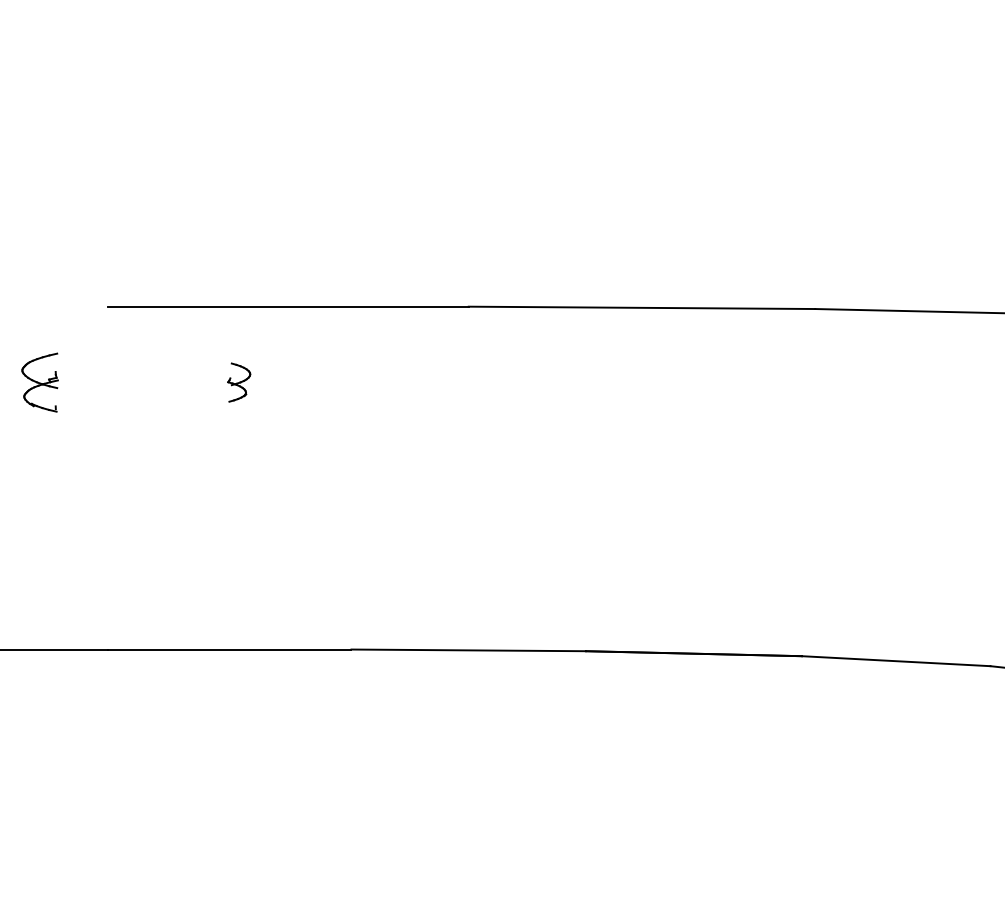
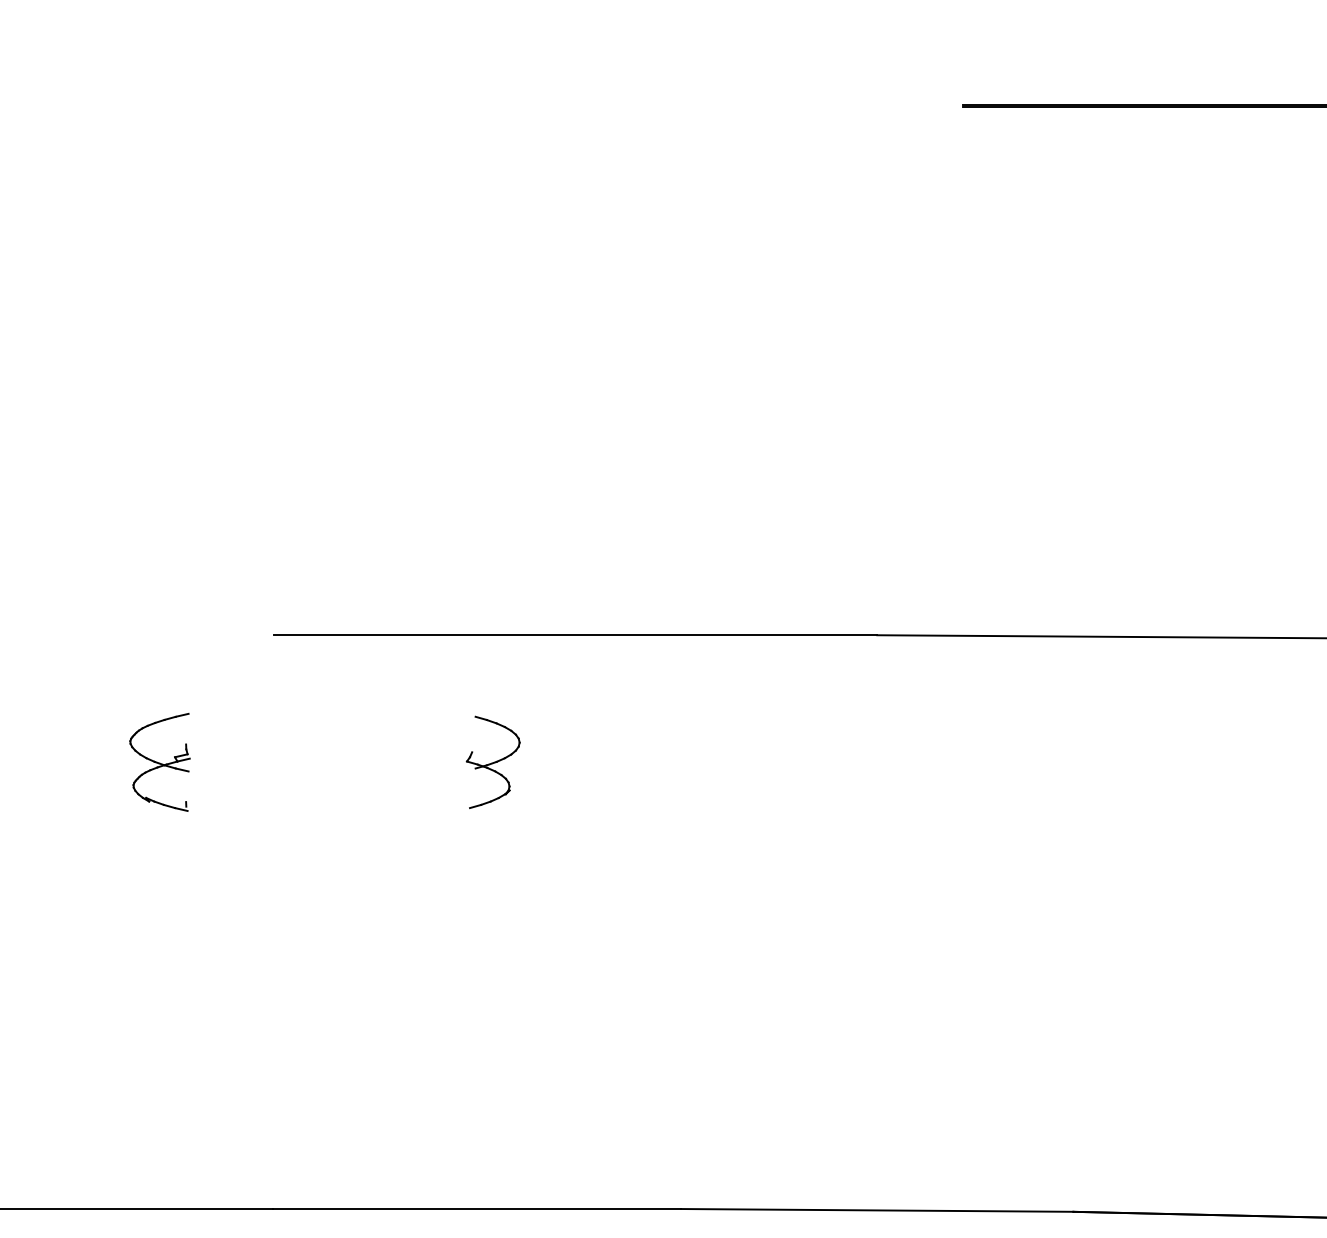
part: (238, 382) -> (491, 762), size x1.43

